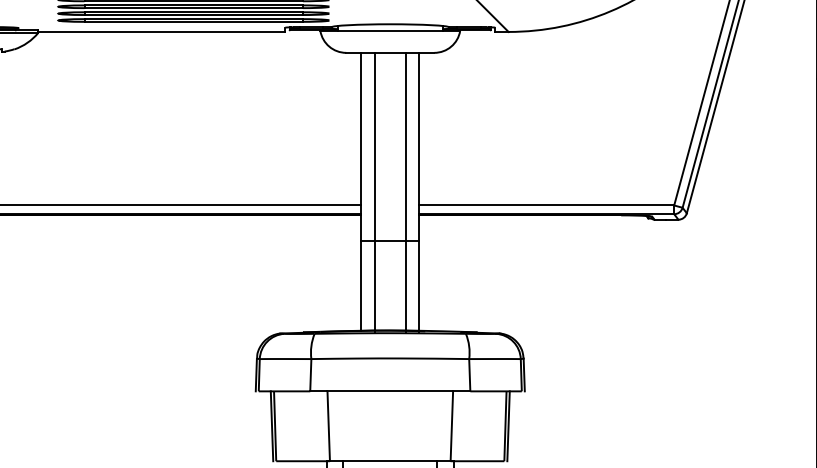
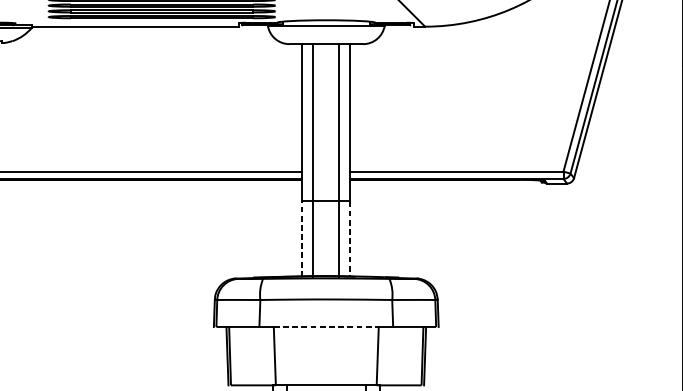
line: (361, 285) -> (302, 238), solid -> dashed
line: (419, 287) -> (350, 240), solid -> dashed
line: (390, 391) -> (326, 327), solid -> dashed

